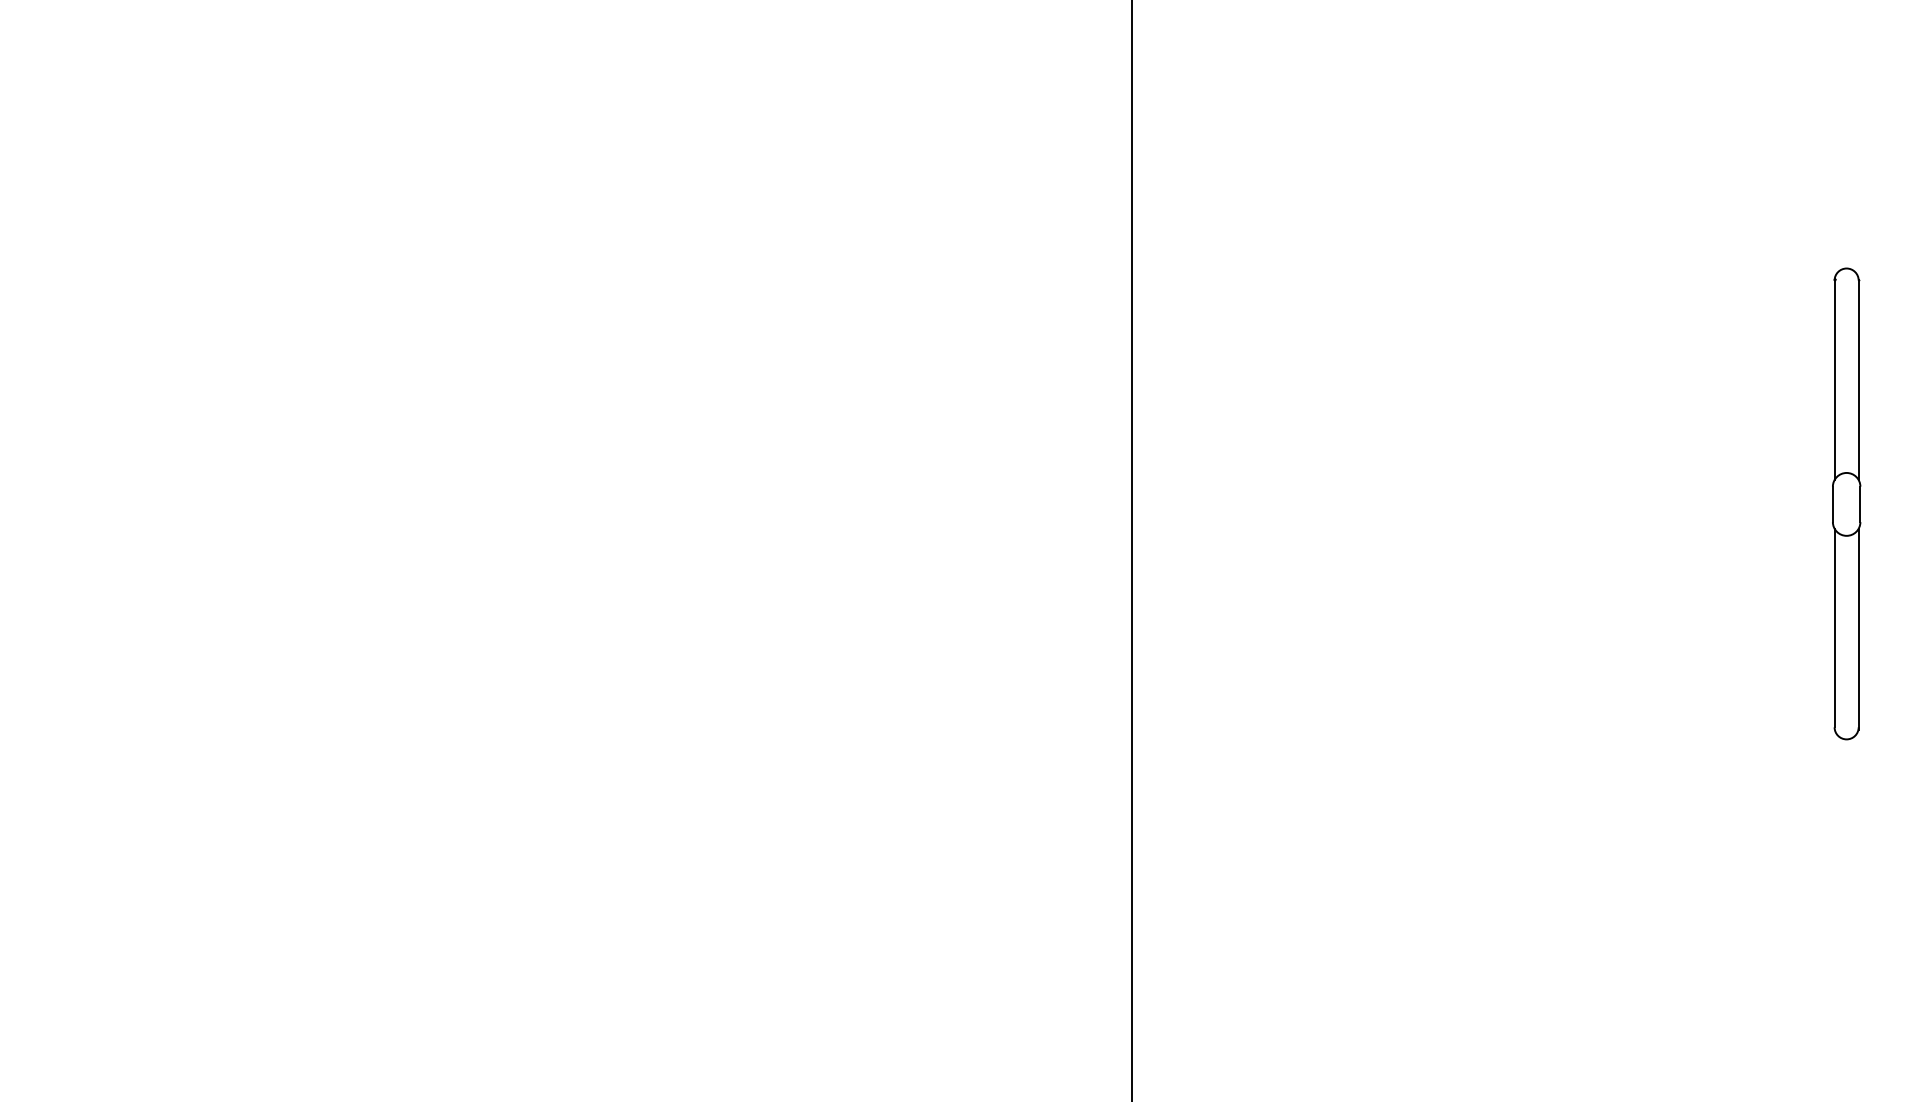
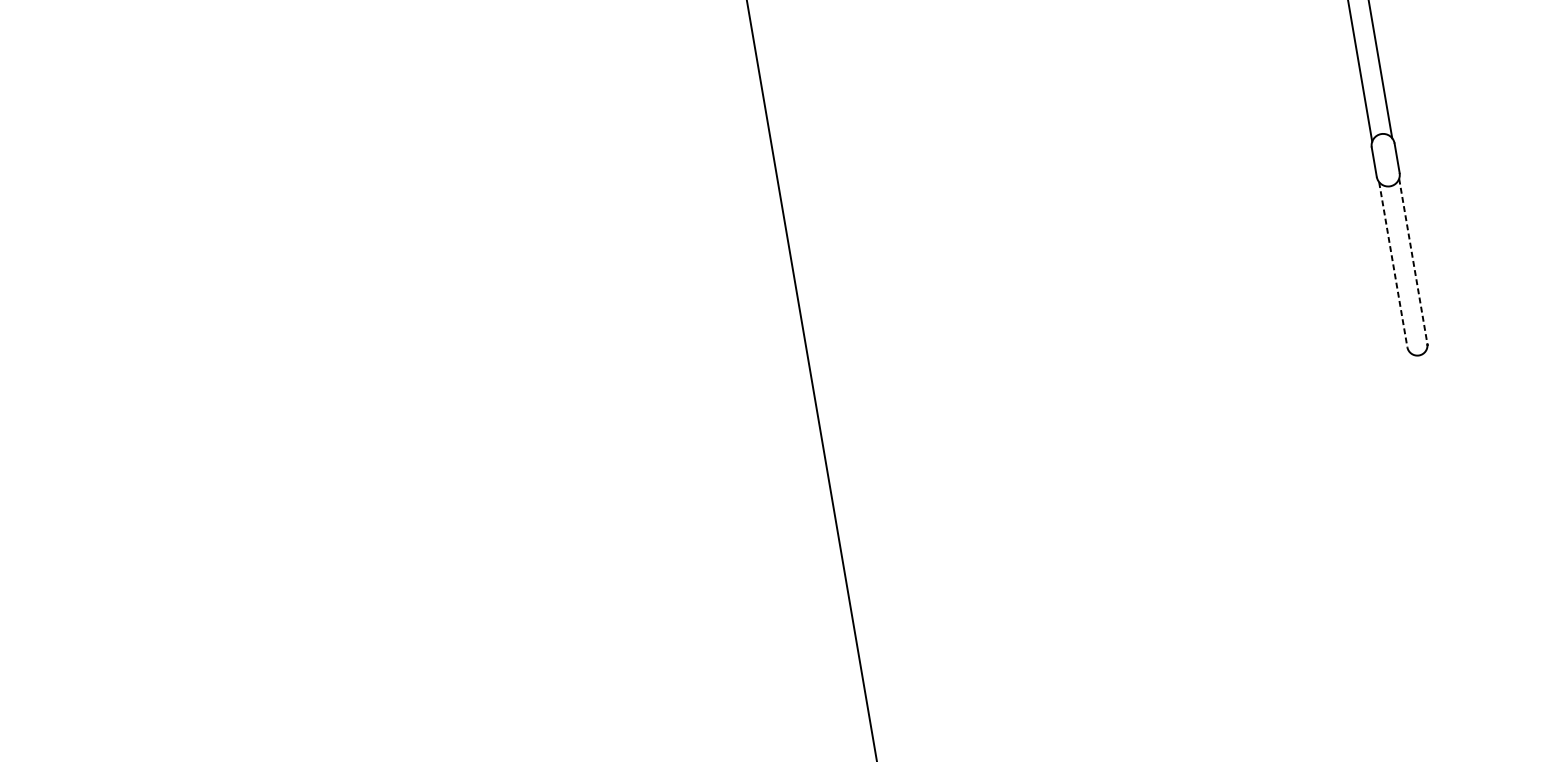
line: (1834, 628) -> (1393, 265), solid -> dashed
line: (1858, 629) -> (1413, 262), solid -> dashed

